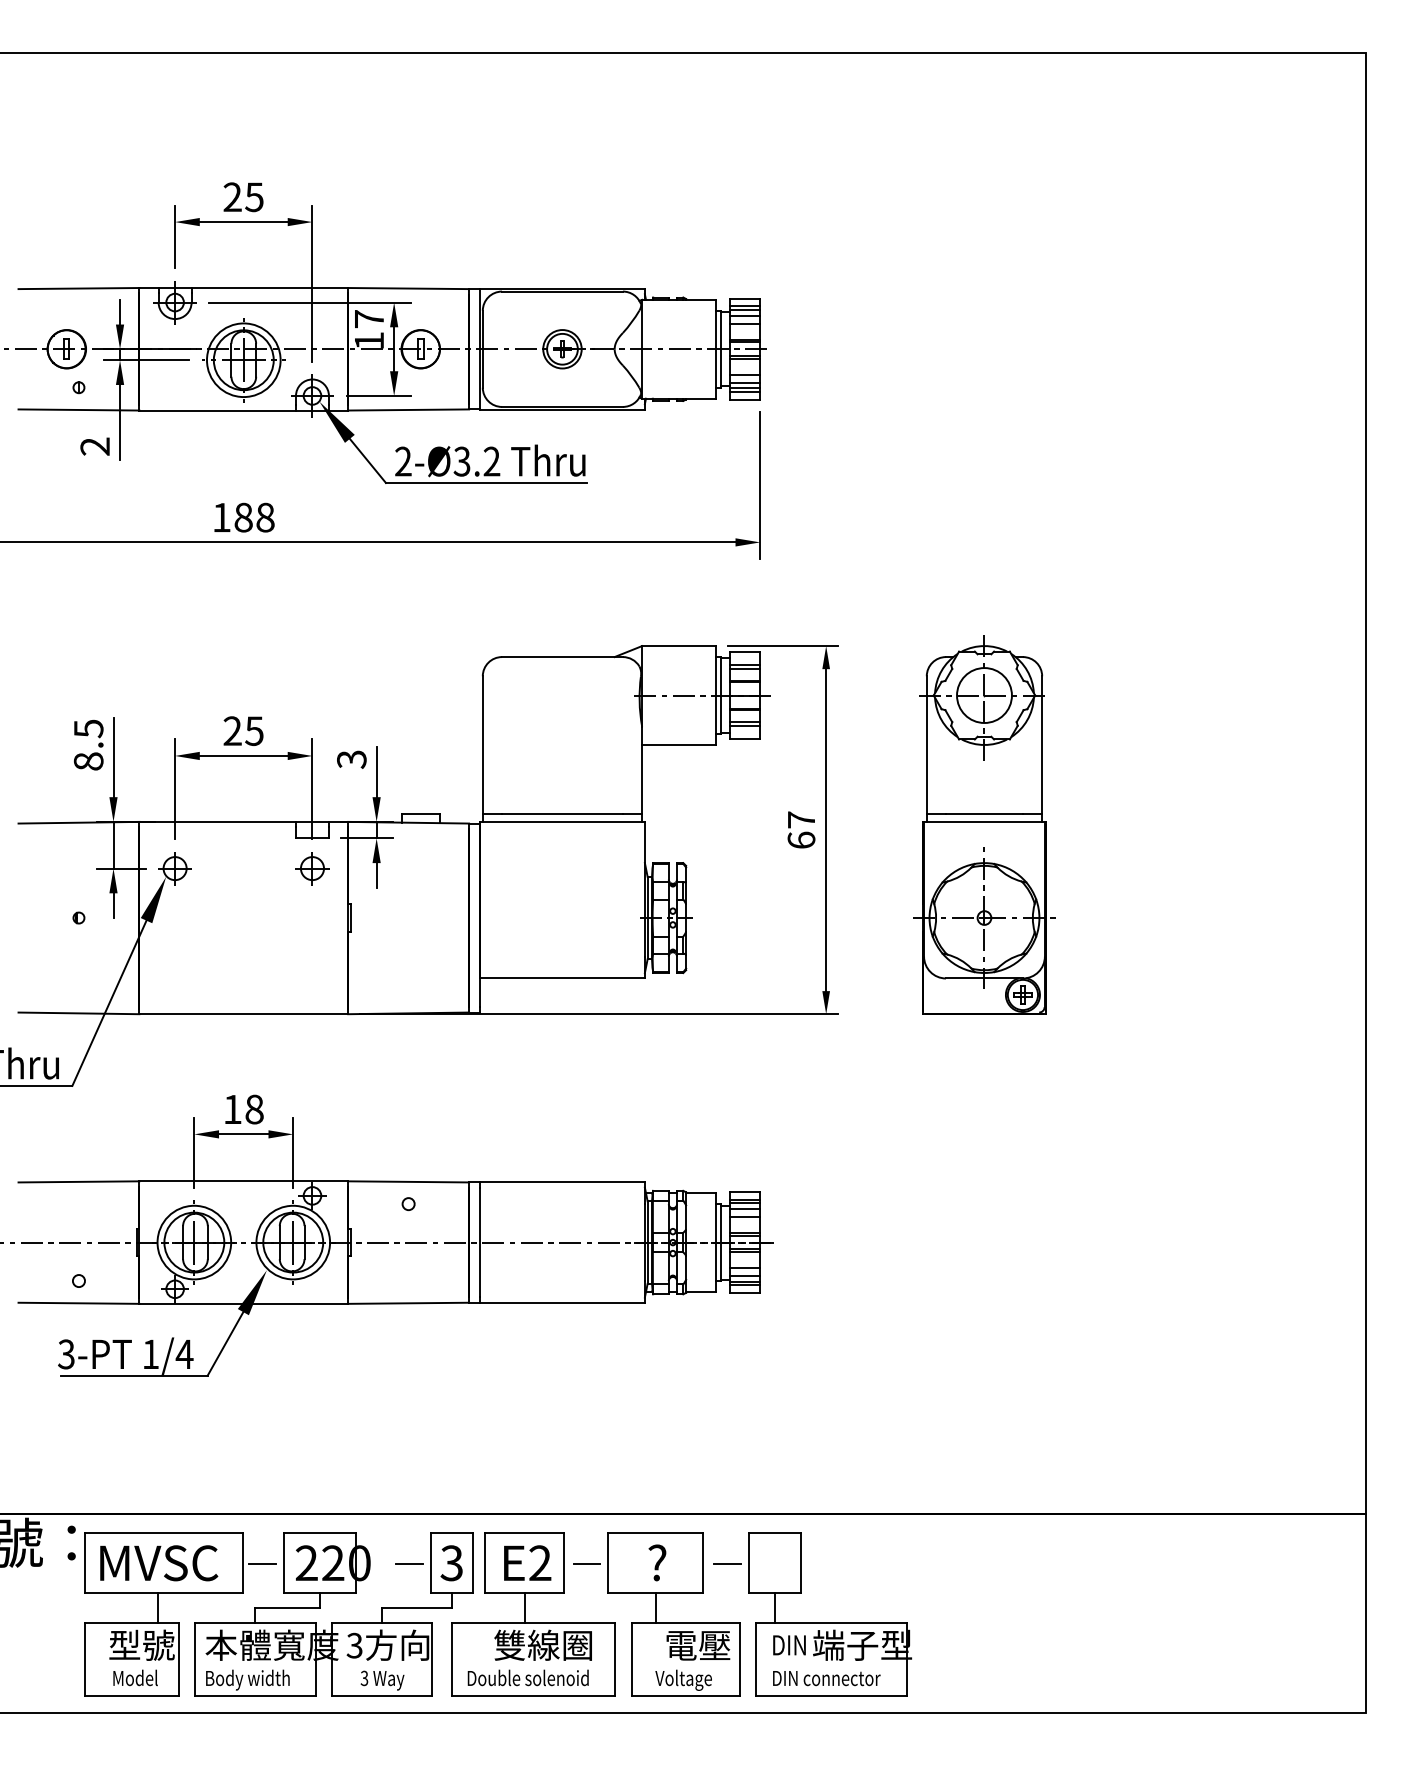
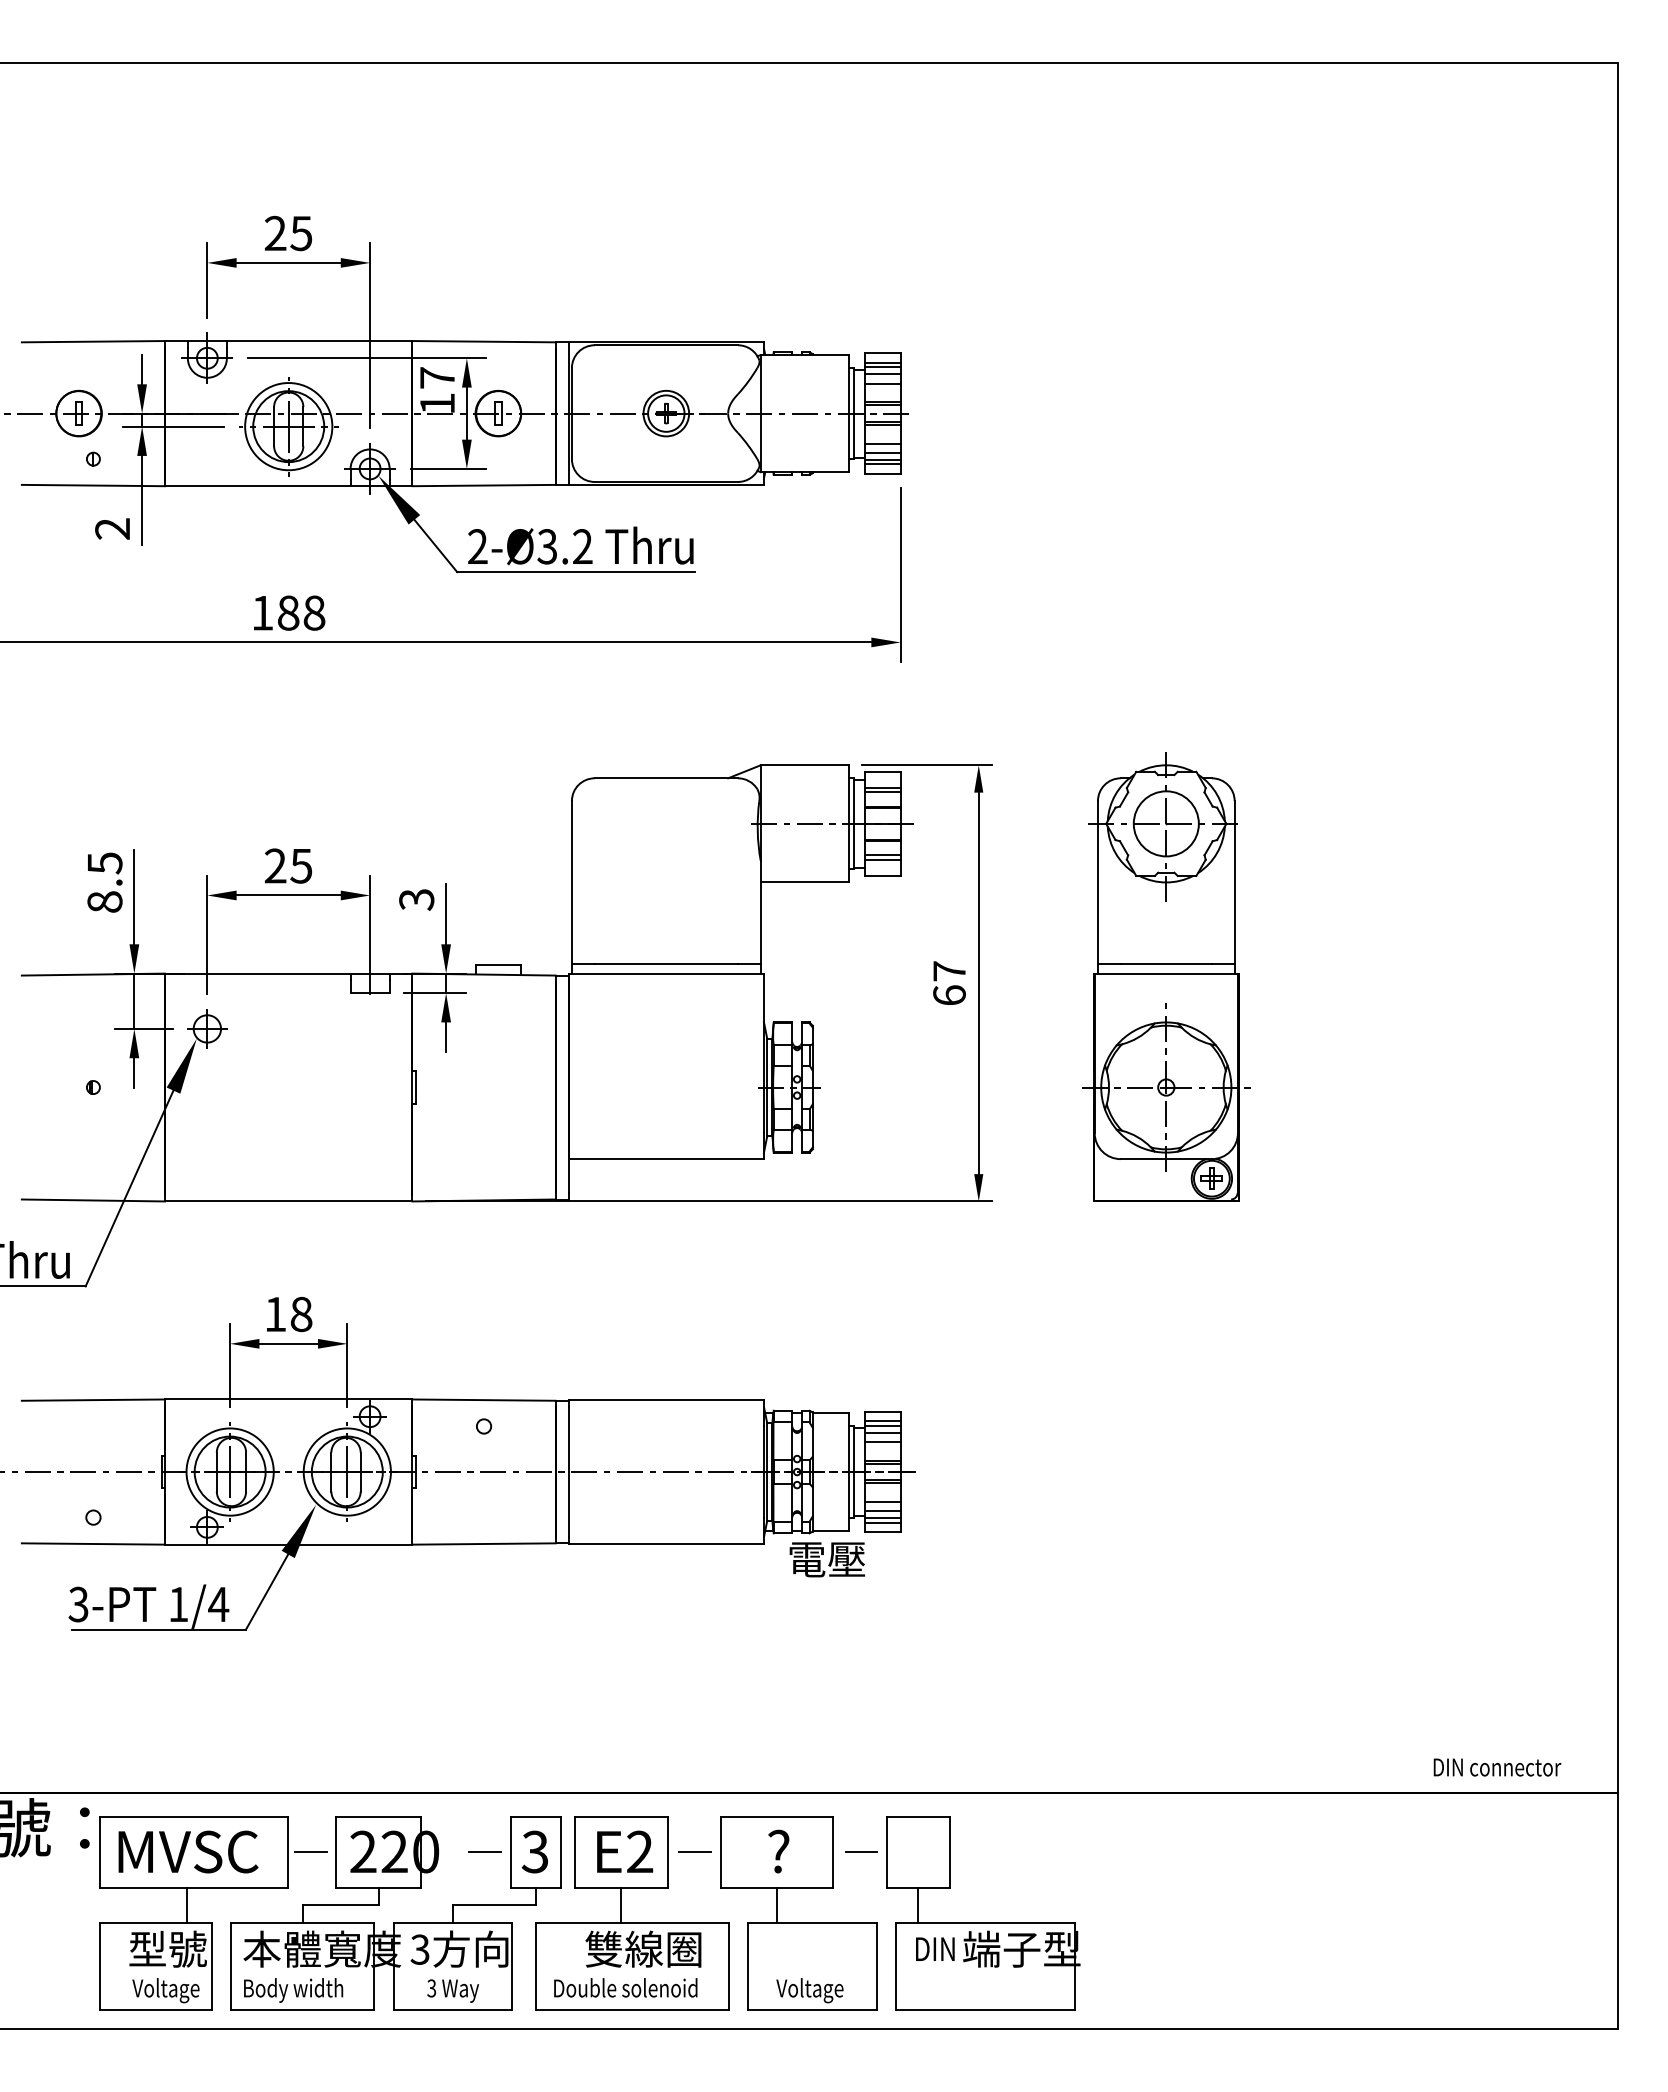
part: (311, 868) -> (369, 1028), removed
text: (697, 1645) -> (826, 1559), moved
text: (826, 1678) -> (1497, 1767), moved
text: (139, 1680) -> (165, 1990), Model -> Voltage

